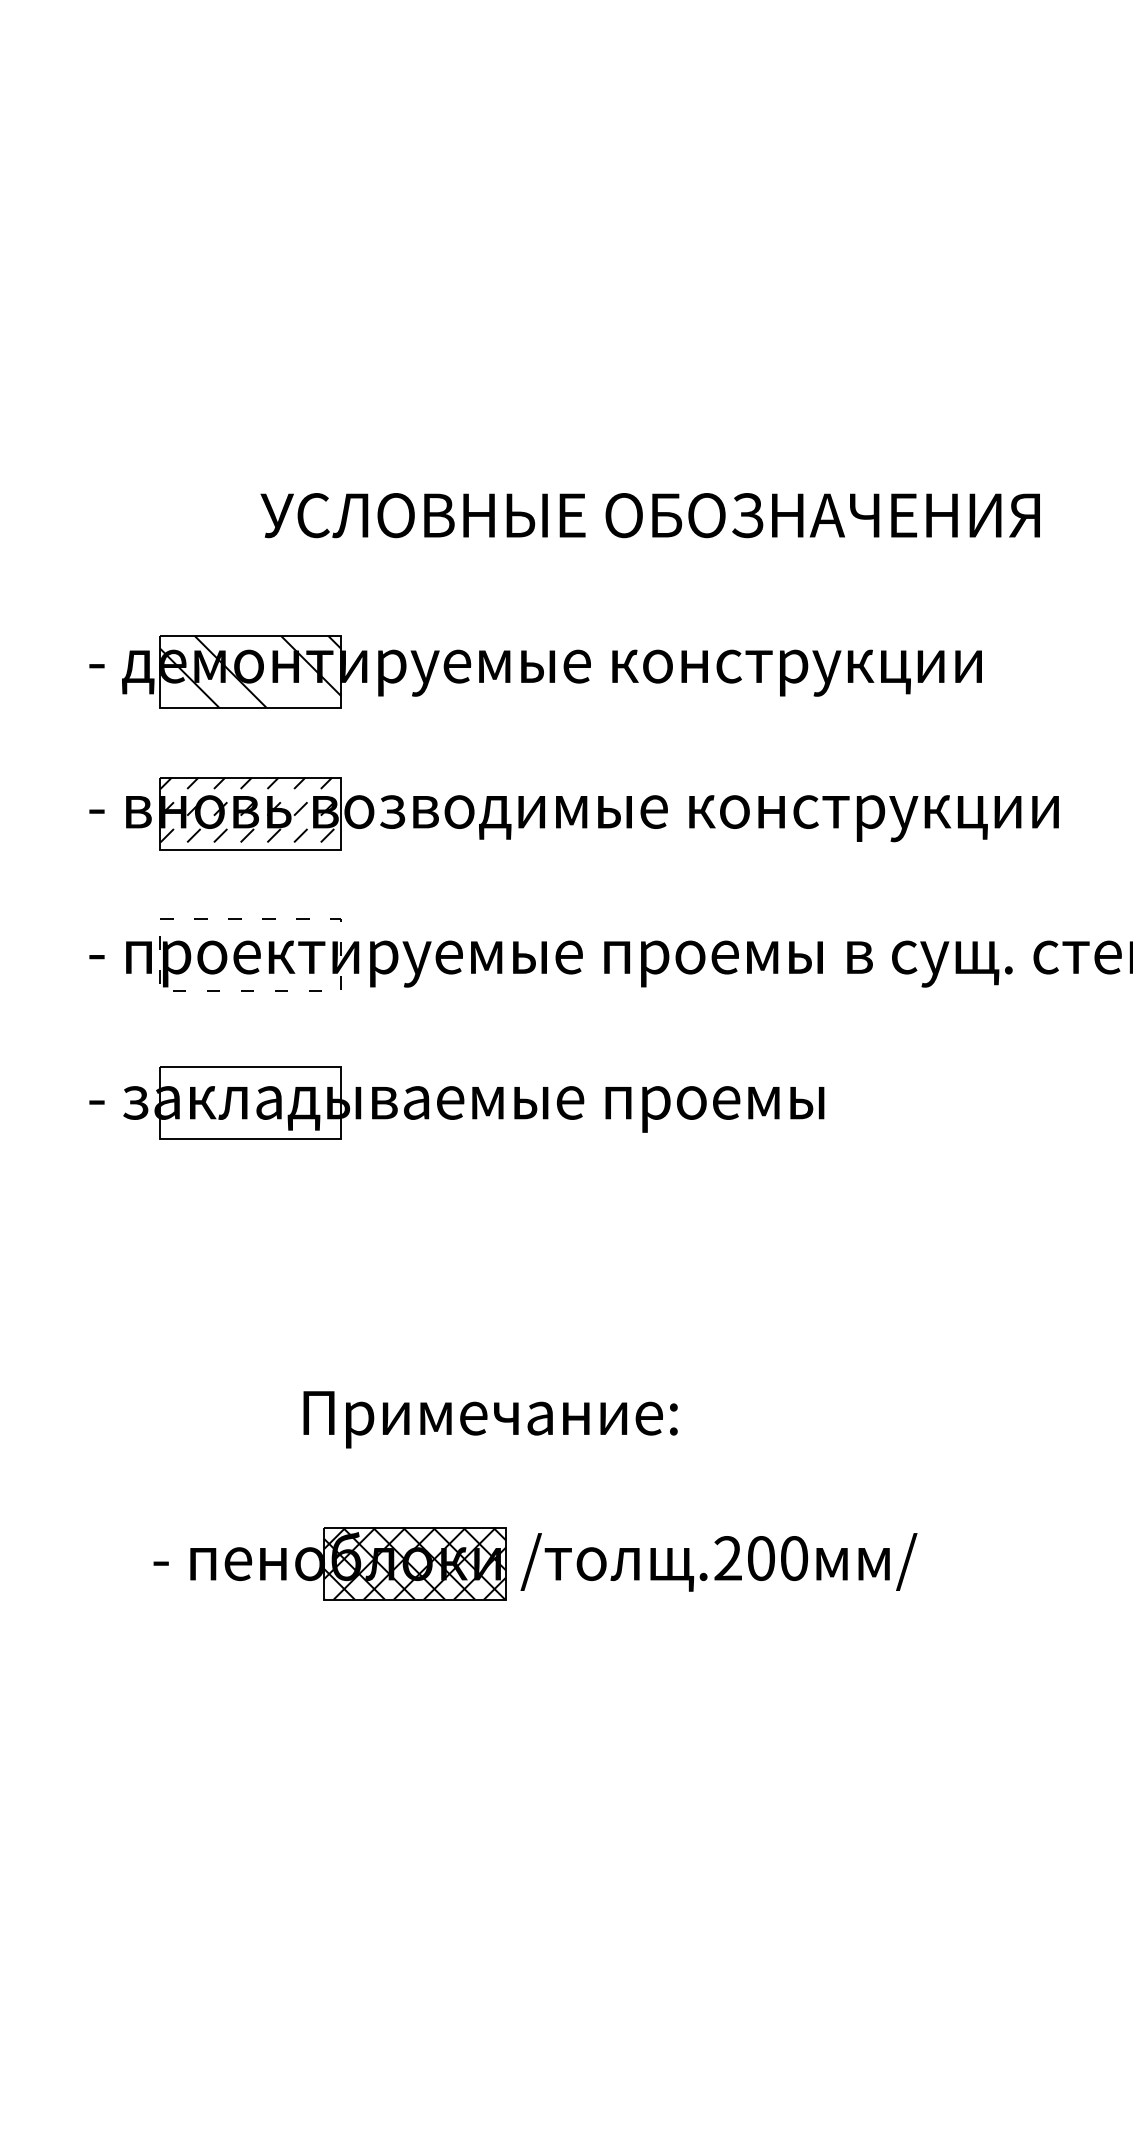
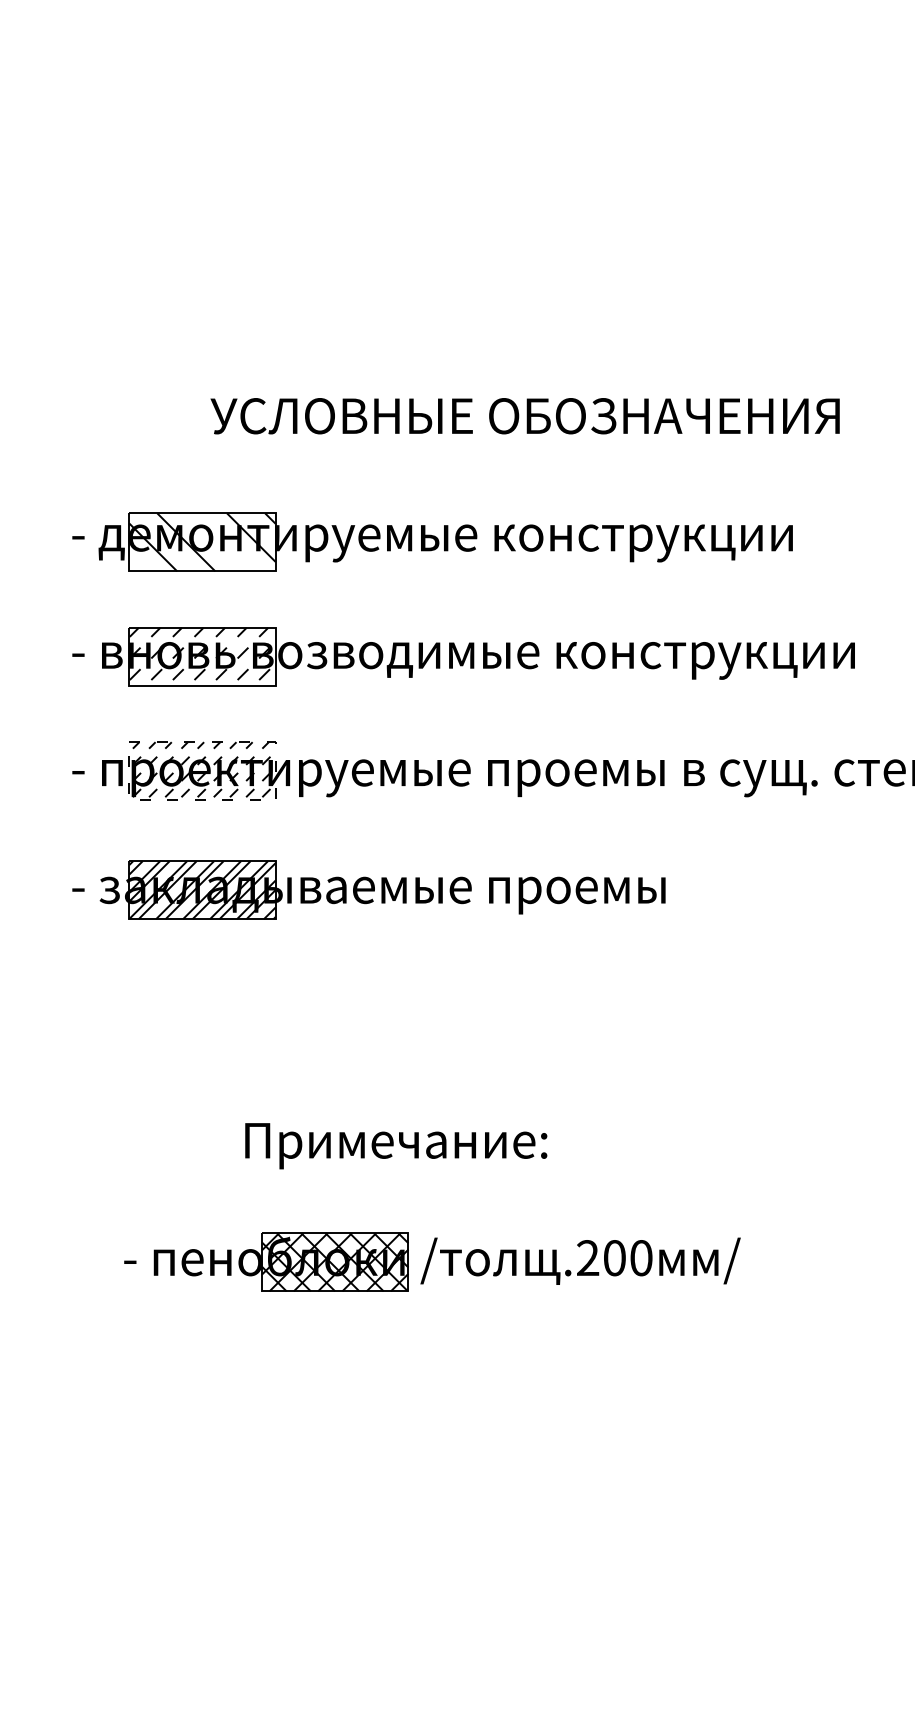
hatch: (249, 953) -> (201, 769), added
hatch: (250, 1102) -> (202, 890), added

